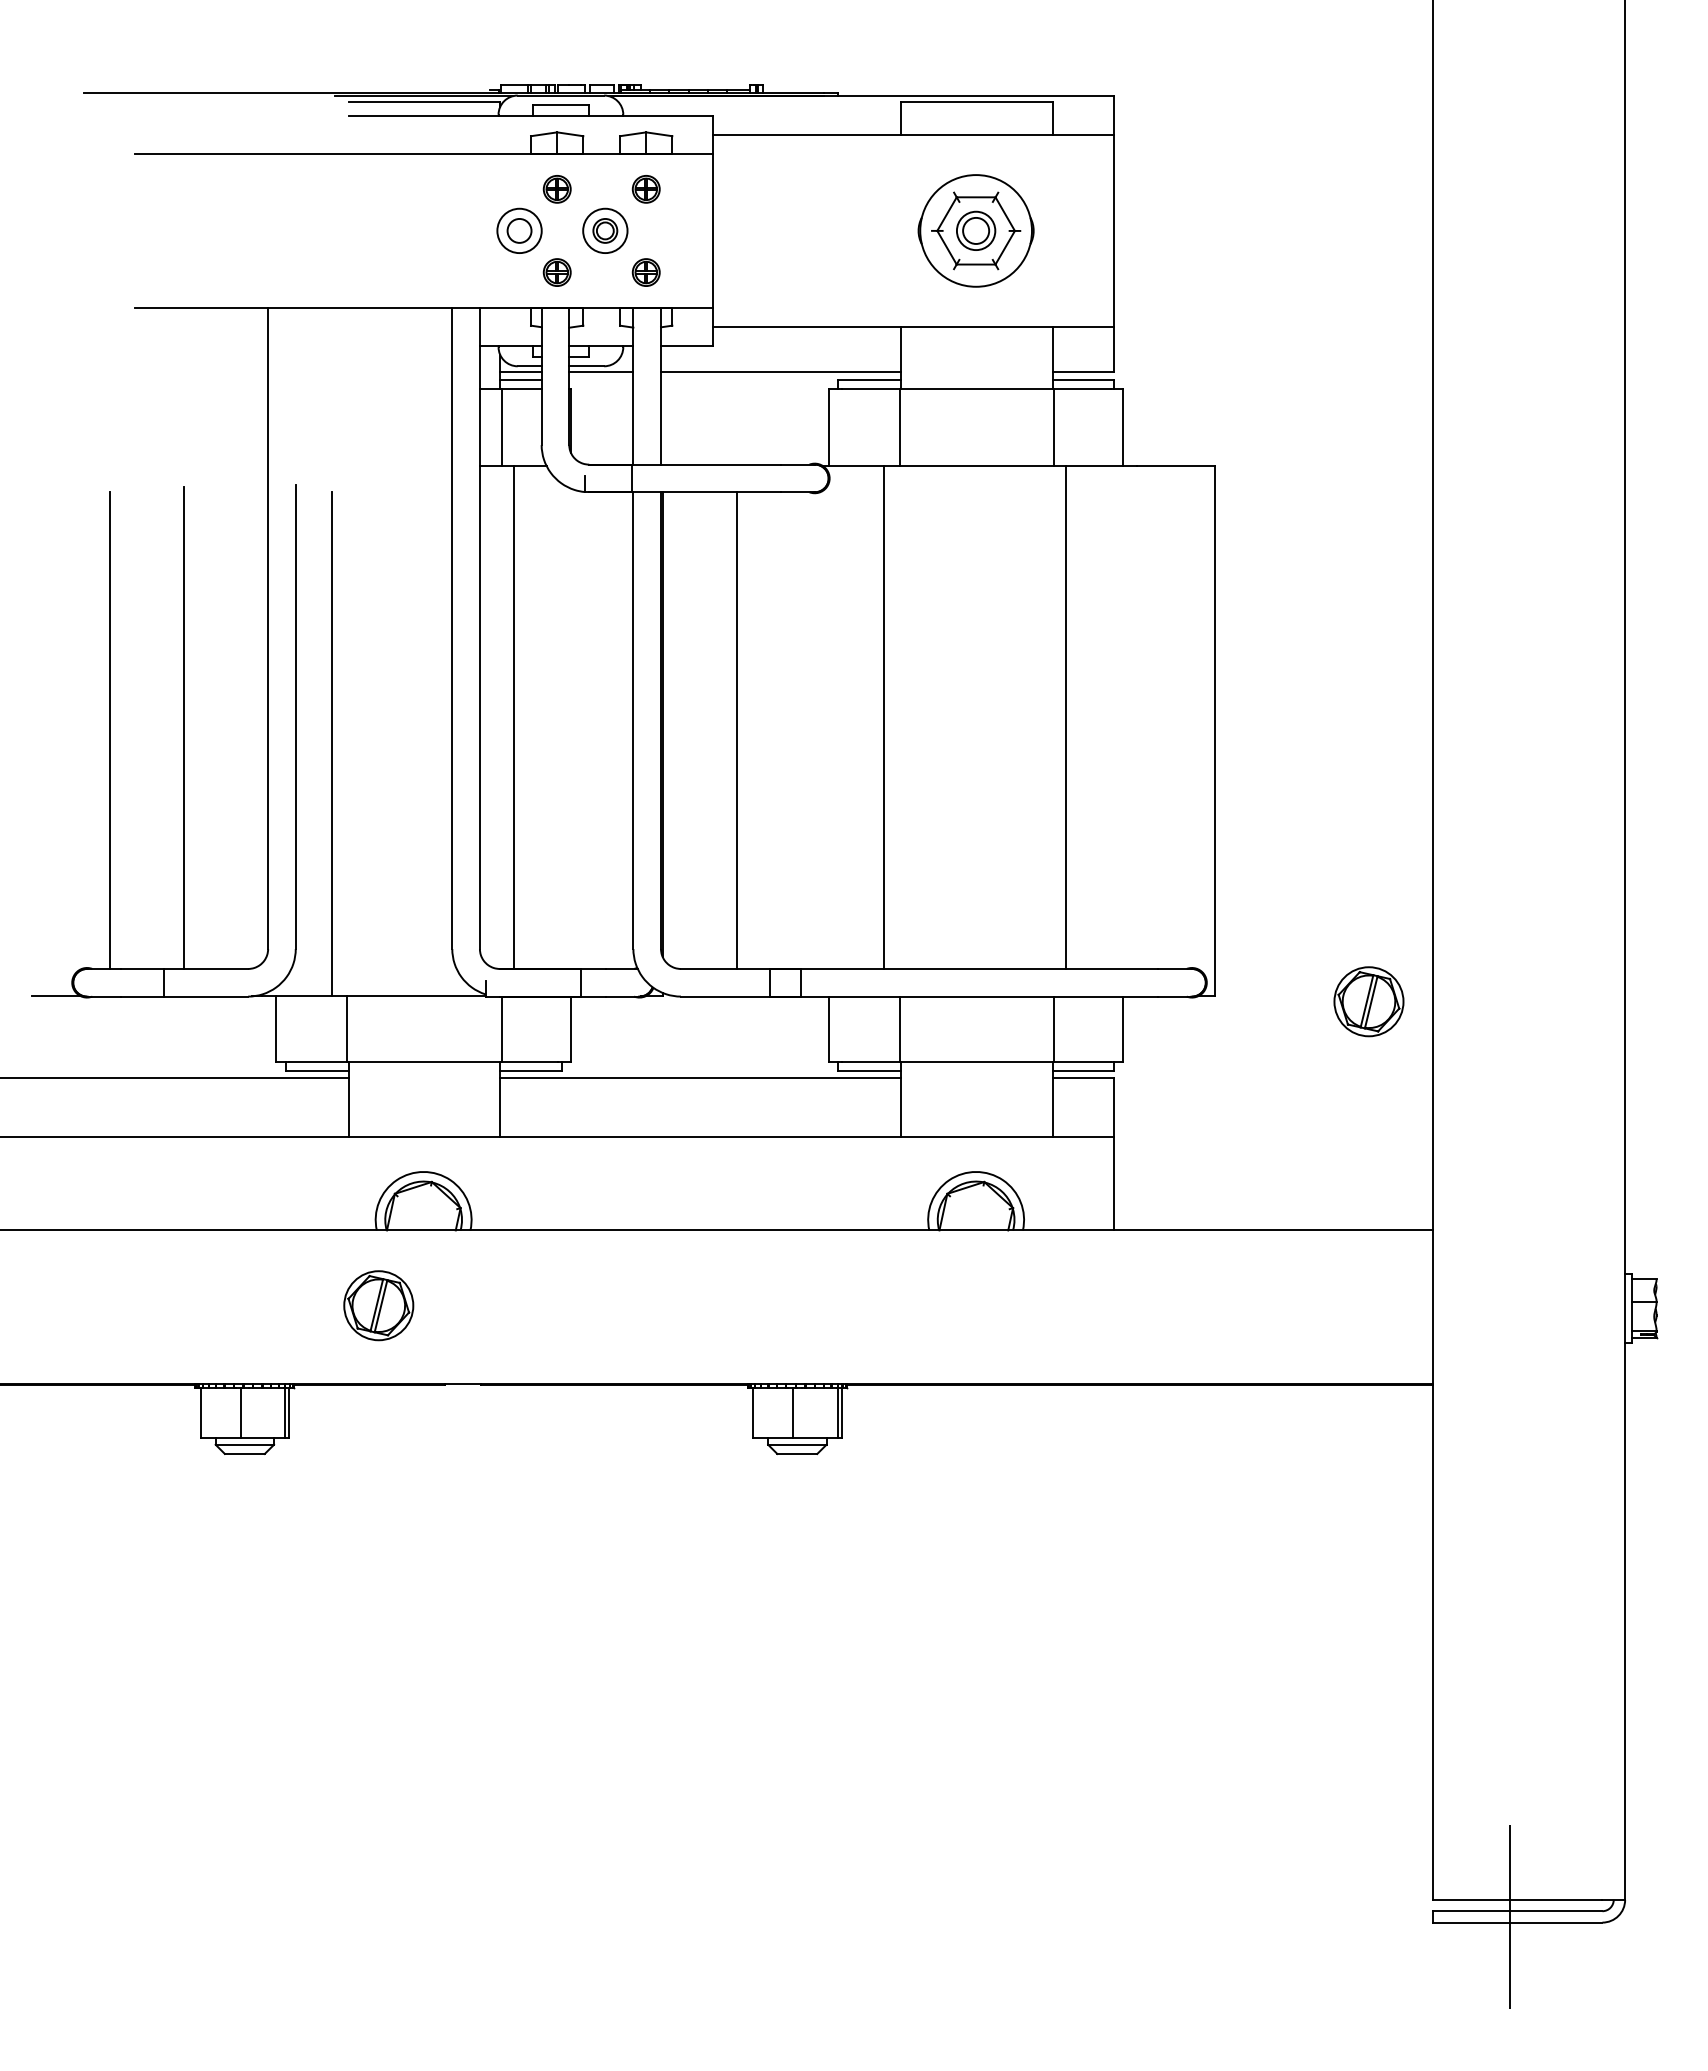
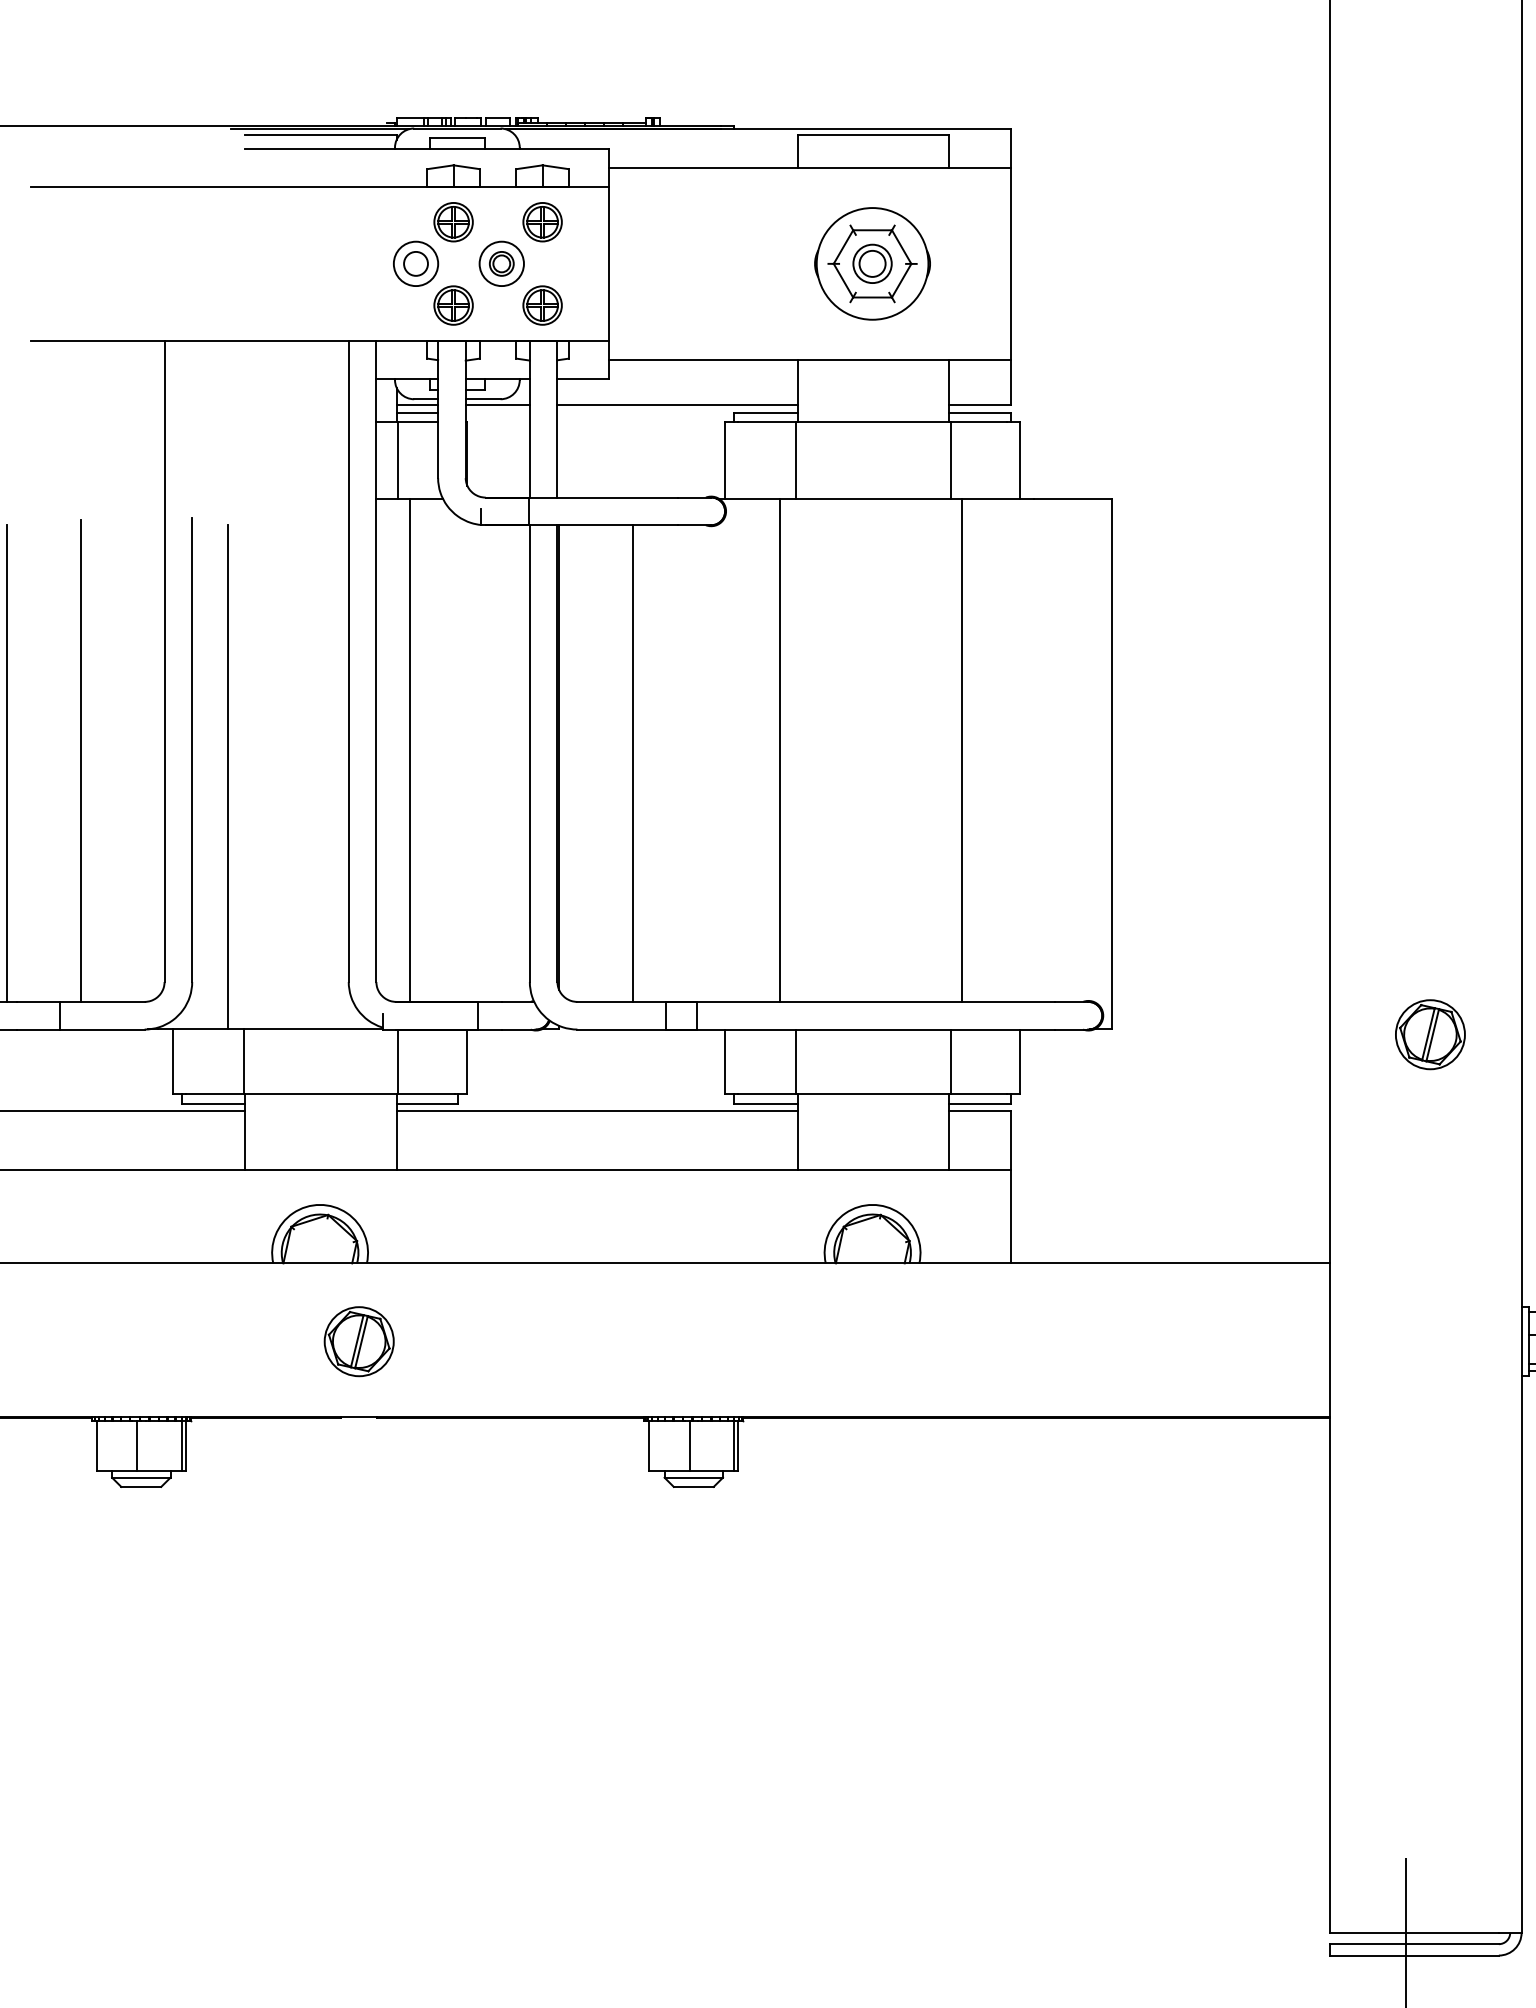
part: (557, 189) -> (453, 222), size x1.43
part: (646, 189) -> (542, 222), size x1.43
part: (557, 272) -> (453, 305), size x1.43
part: (646, 272) -> (542, 305), size x1.43
part: (1368, 1001) -> (1429, 1034), moved
part: (378, 1305) -> (358, 1341), moved

